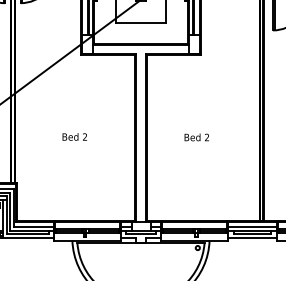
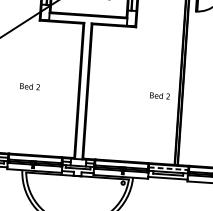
text: (196, 137) -> (159, 95), moved
line: (253, 226) -> (169, 168), solid -> dashed

